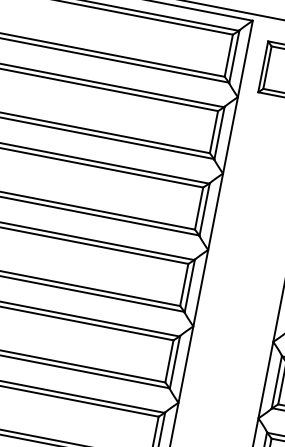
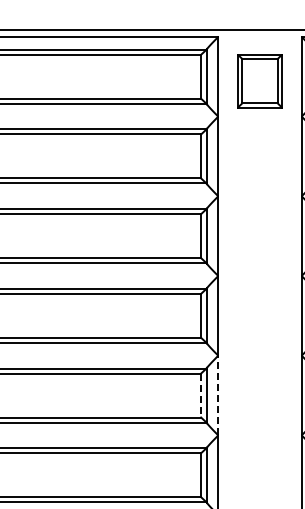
line: (169, 361) -> (201, 395), solid -> dashed
line: (186, 364) -> (218, 395), solid -> dashed

